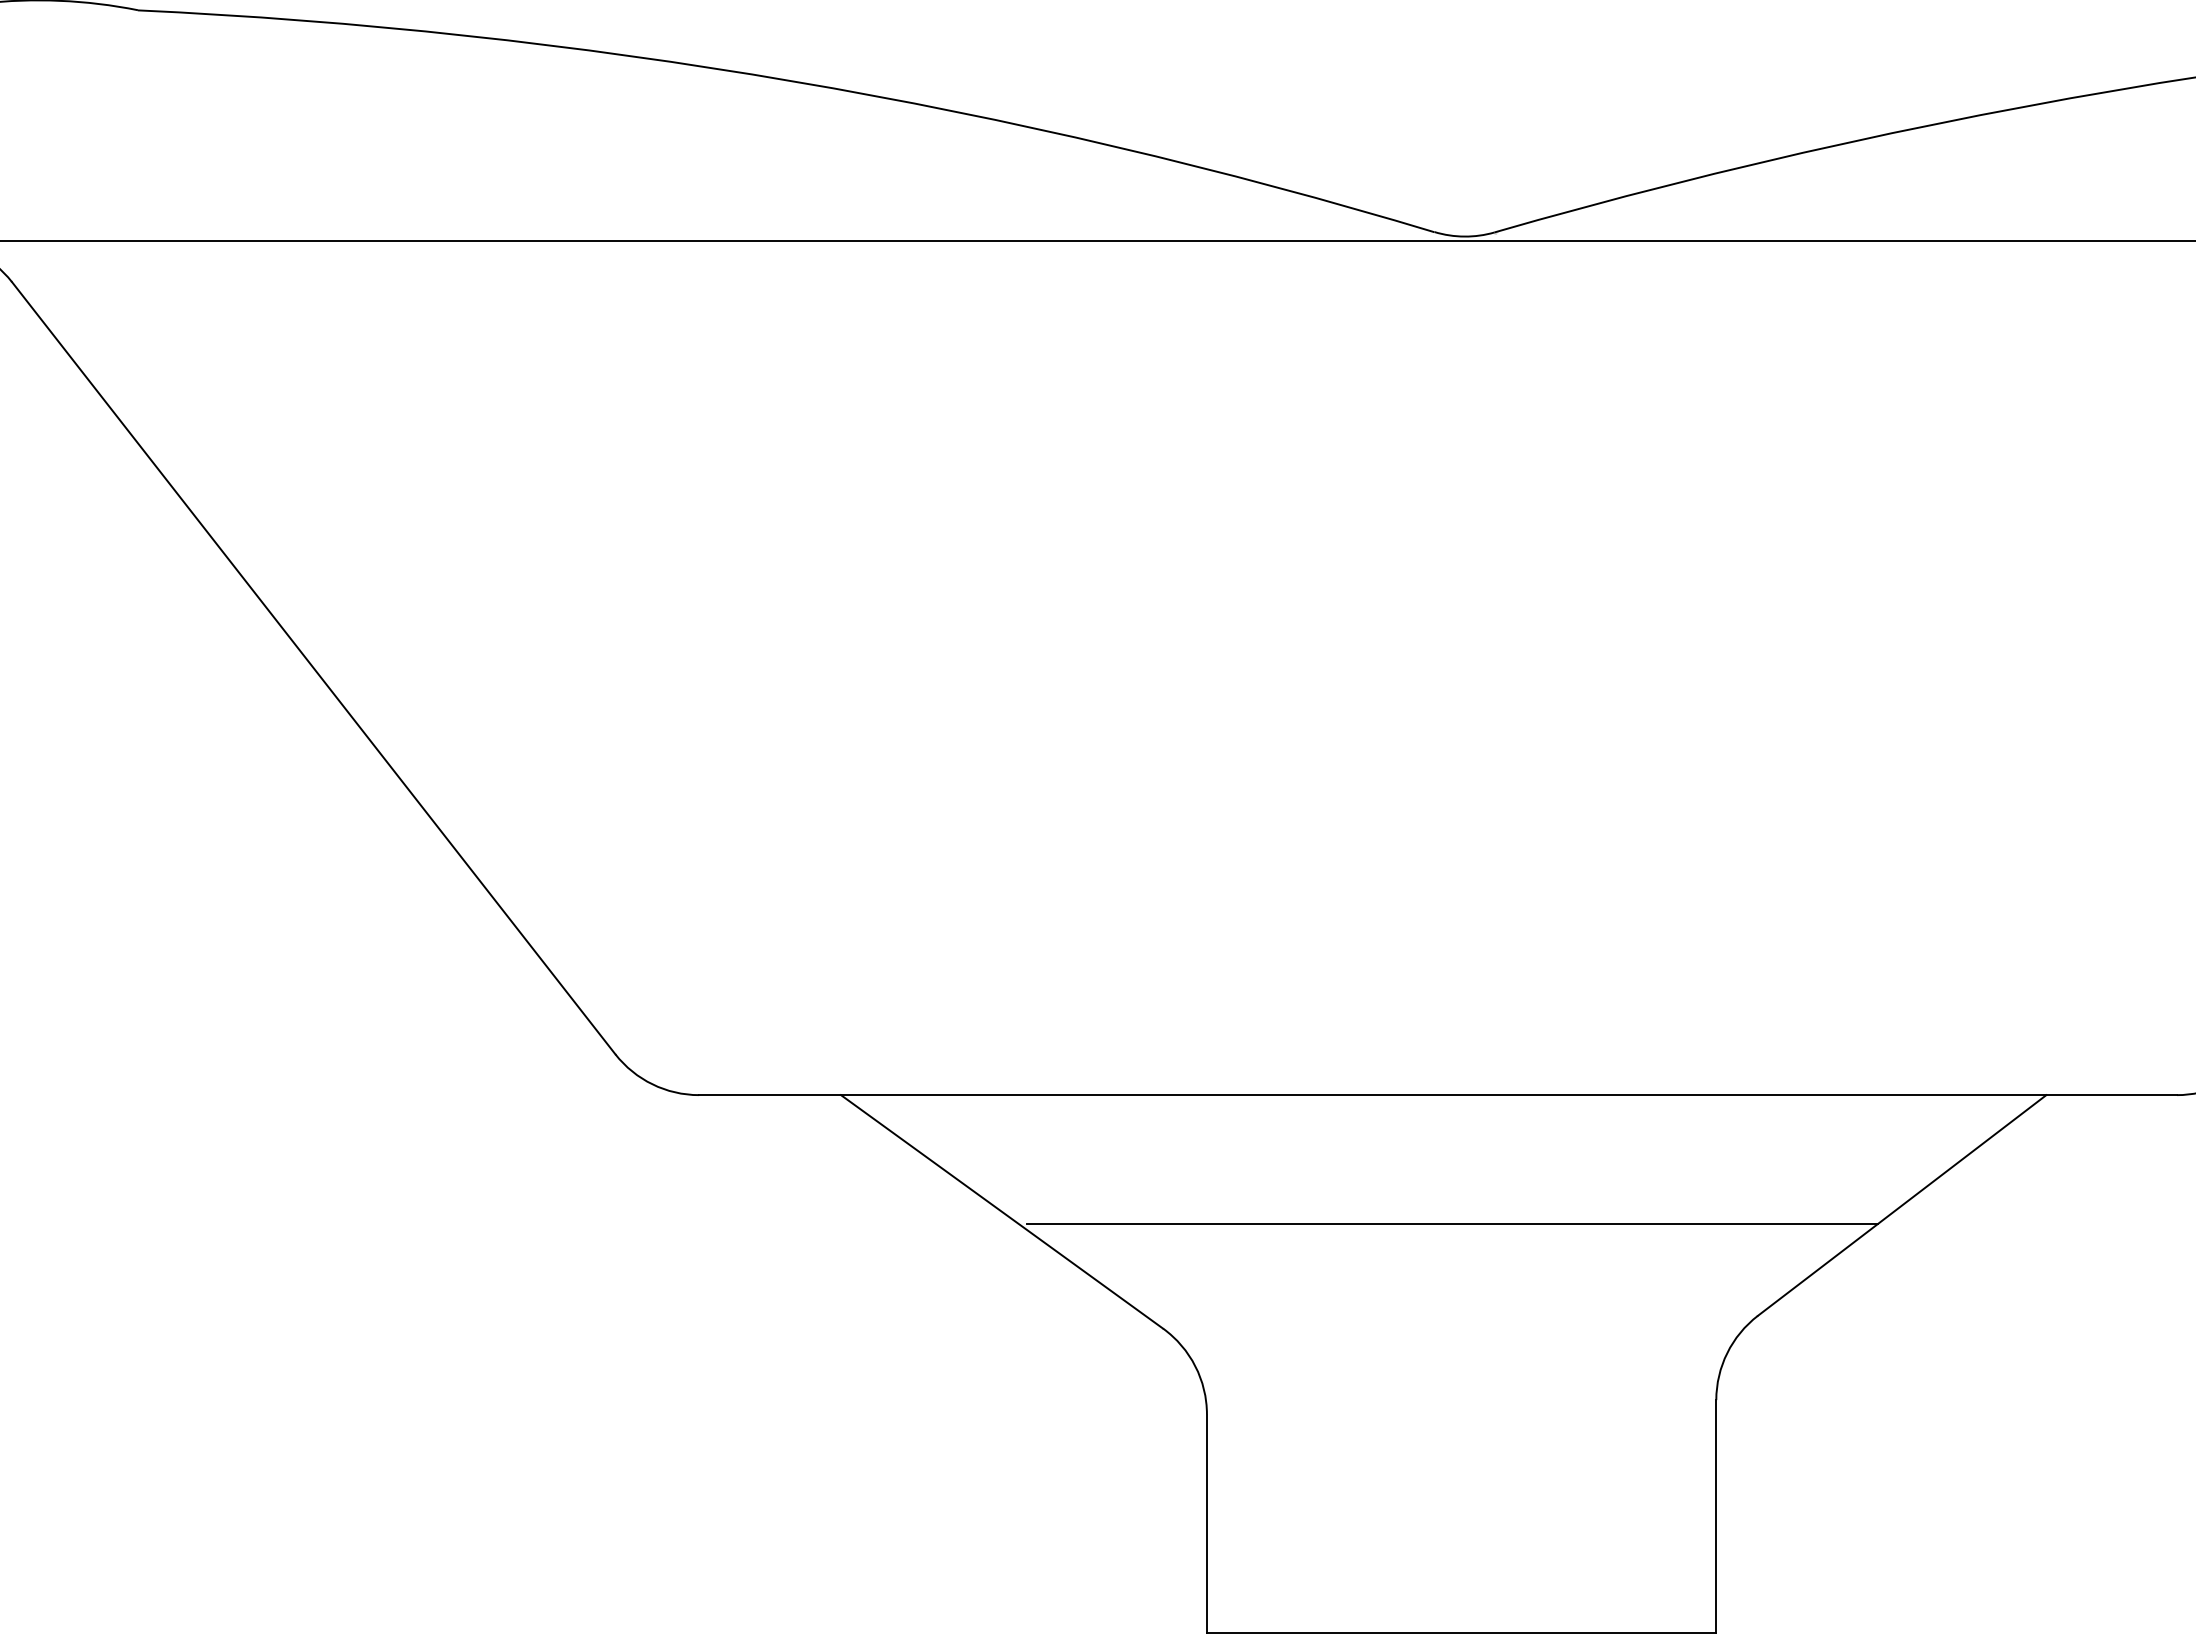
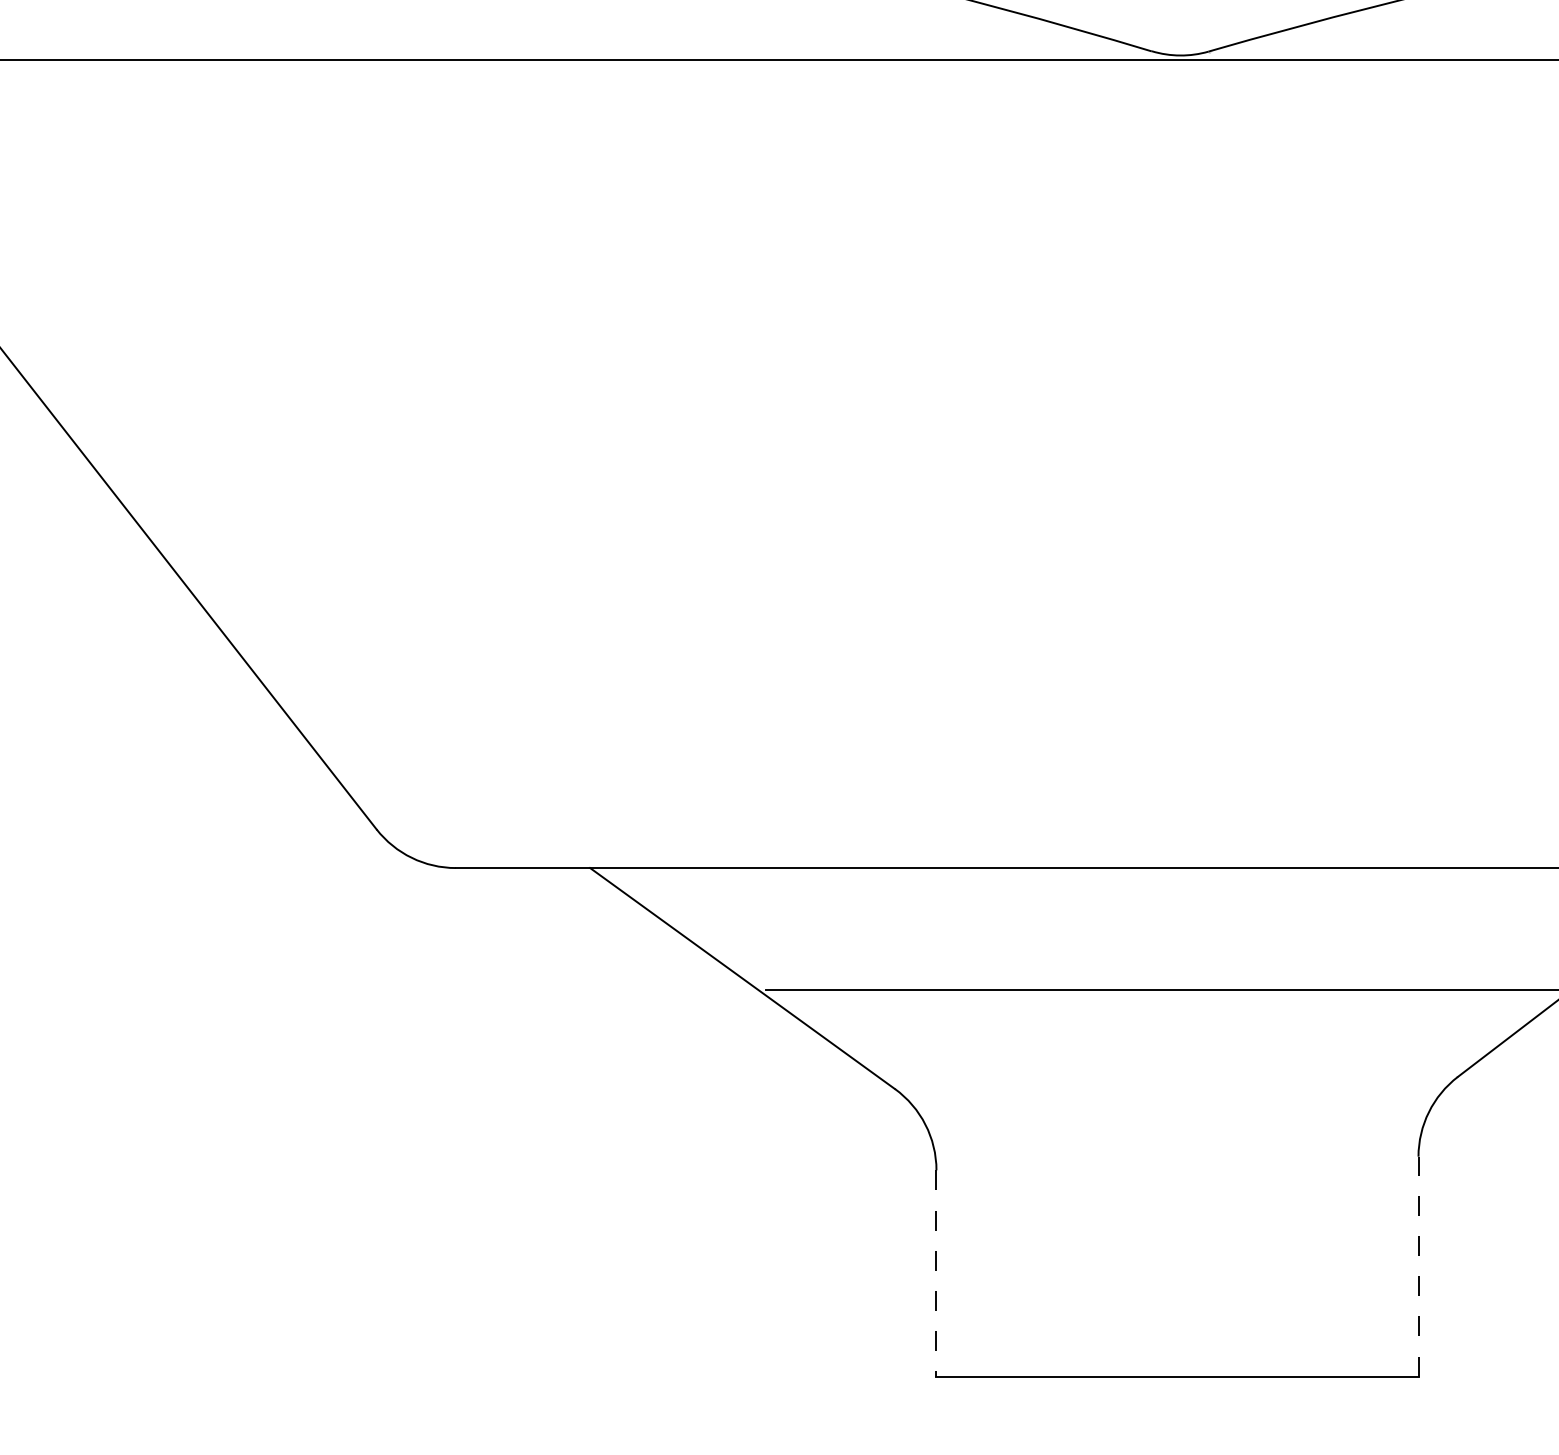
line: (1716, 1515) -> (1418, 1265), solid -> dashed
line: (1206, 1523) -> (936, 1273), solid -> dashed

